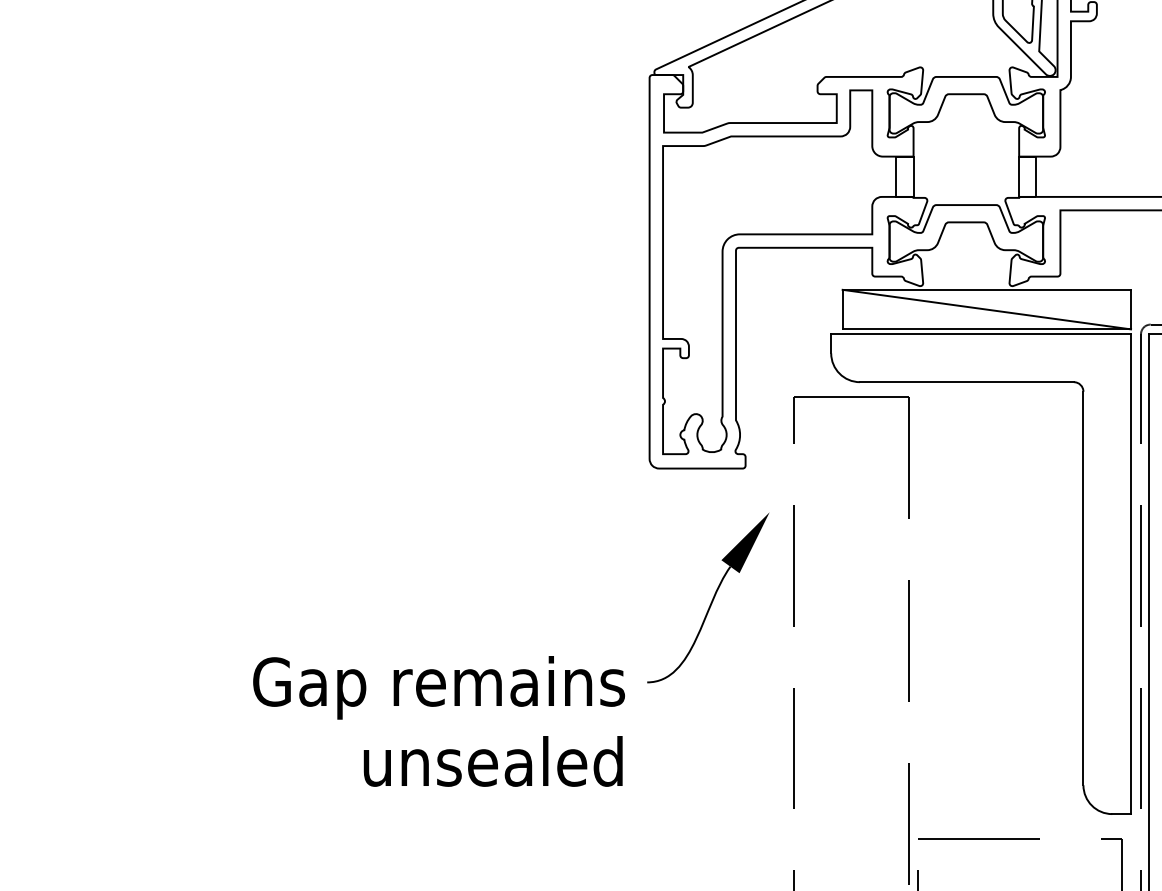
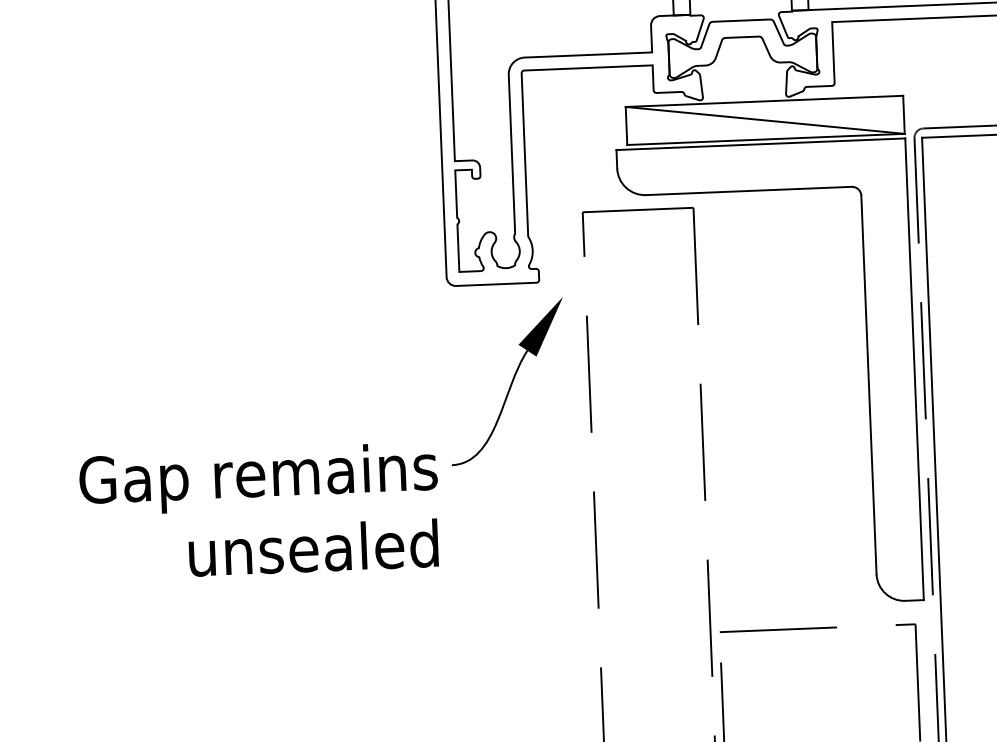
part: (708, 597) -> (507, 381), moved
text: (438, 721) -> (259, 511), moved

